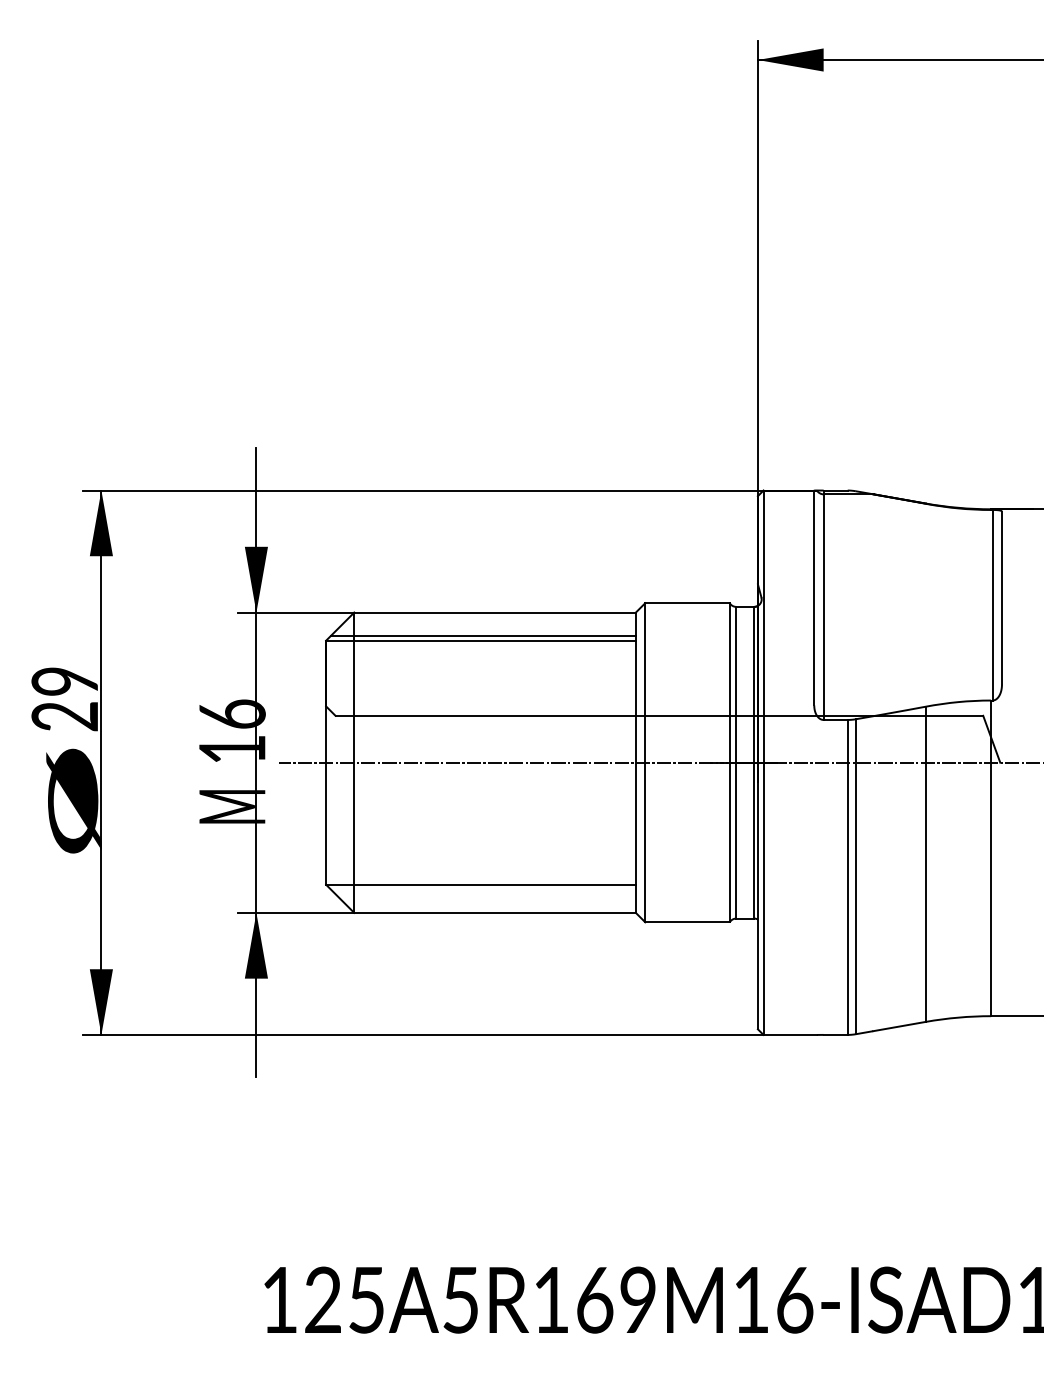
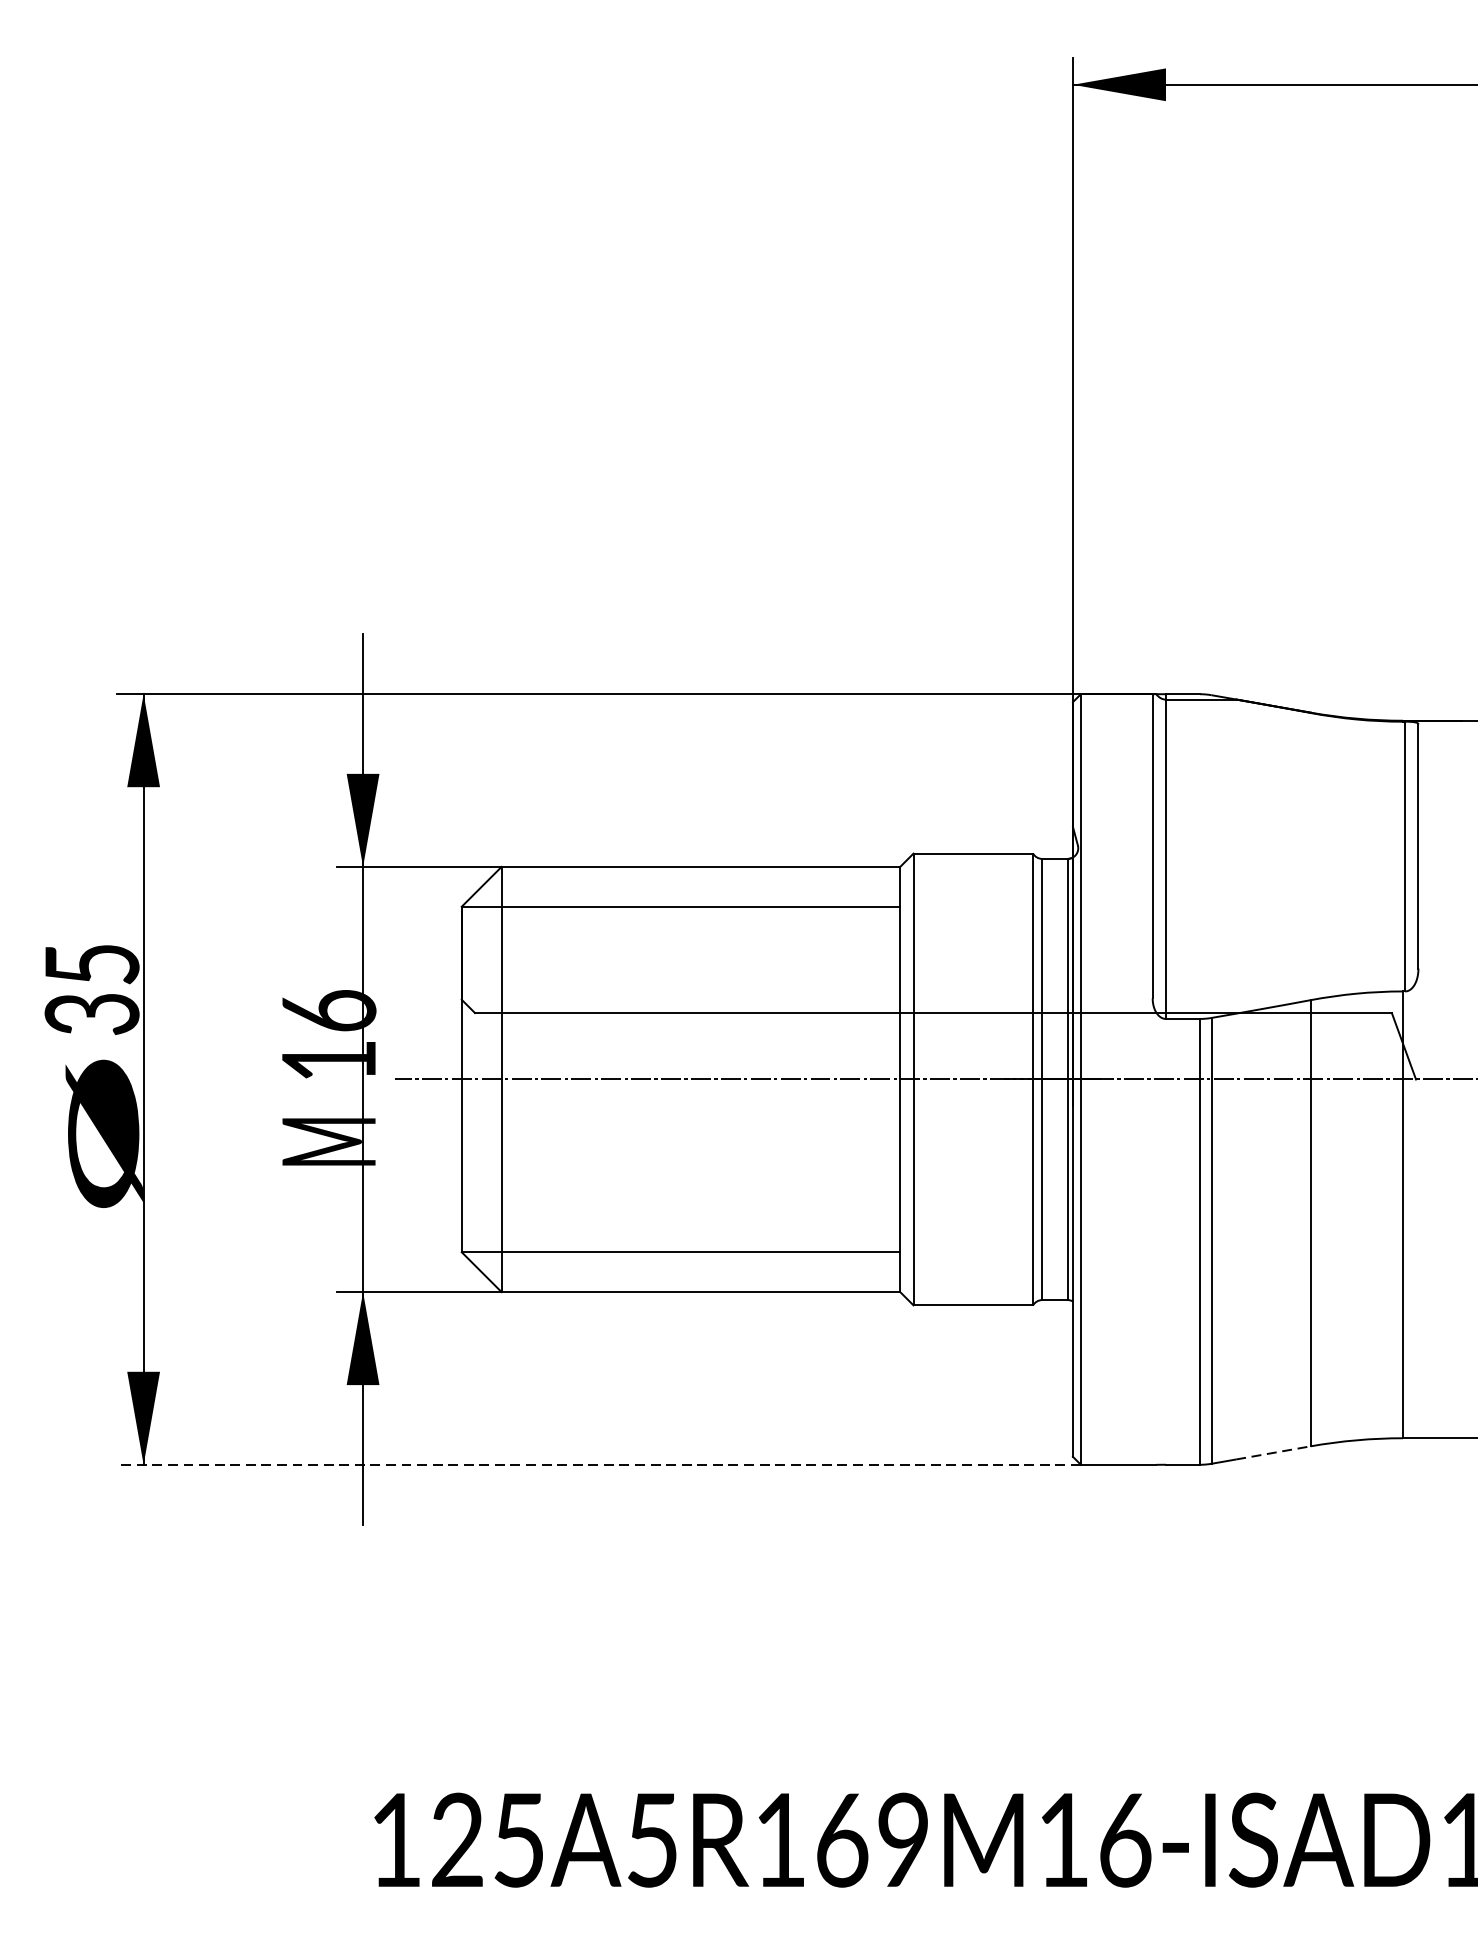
line: (483, 635) -> (684, 899), removed
text: (64, 699) -> (91, 989), 29 -> 35
line: (899, 1026) -> (1273, 1452), solid -> dashed
line: (422, 1034) -> (598, 1464), solid -> dashed

